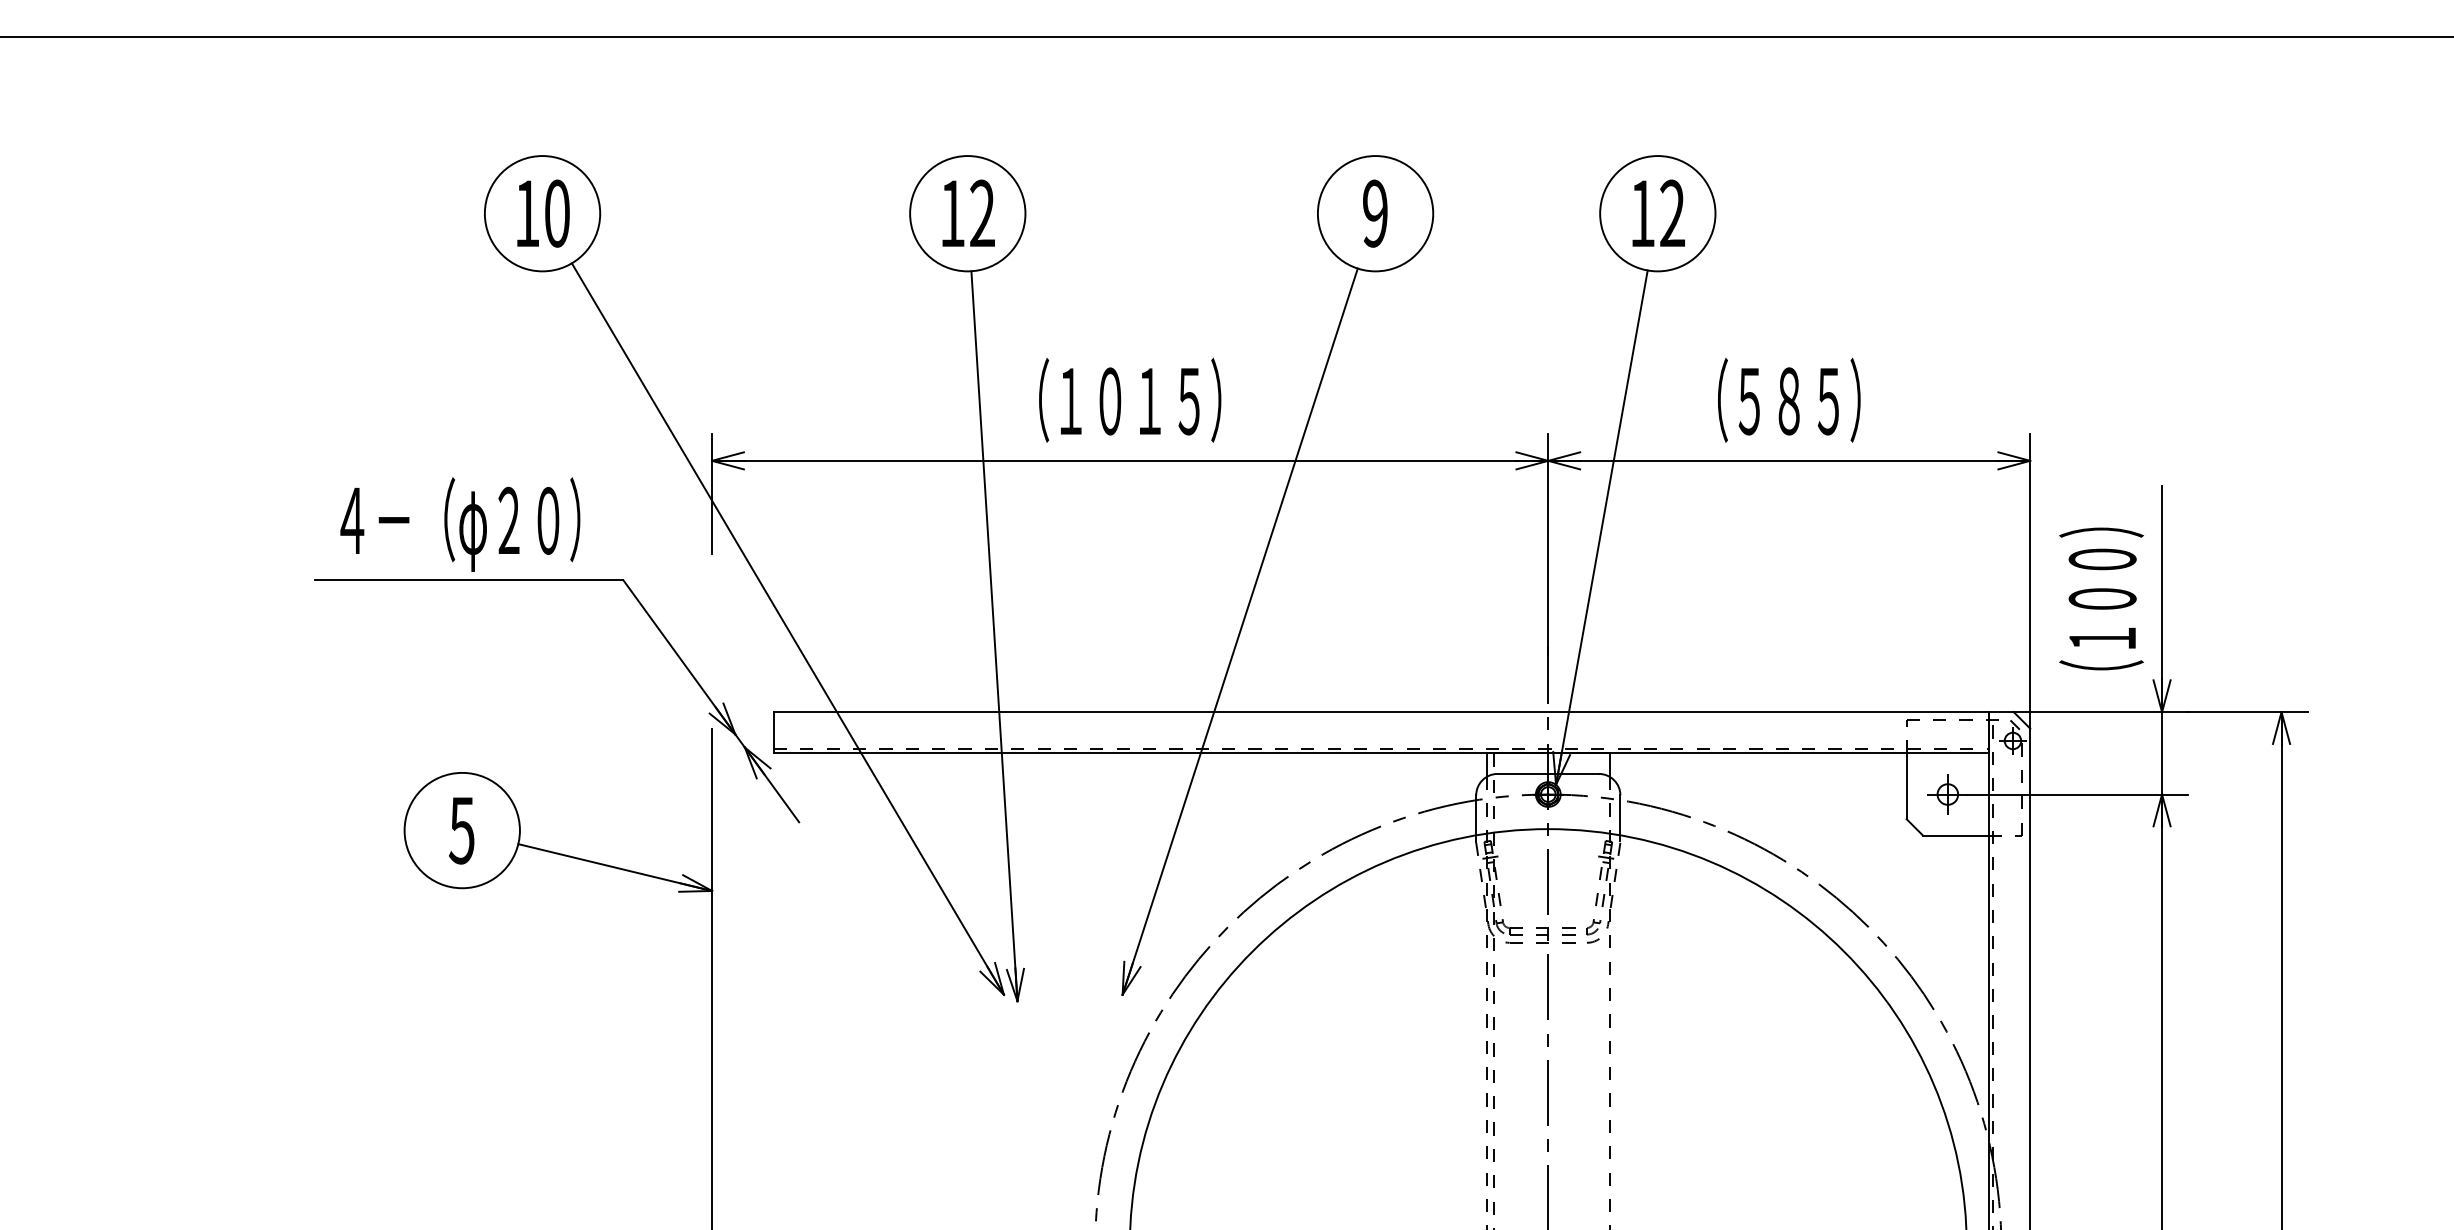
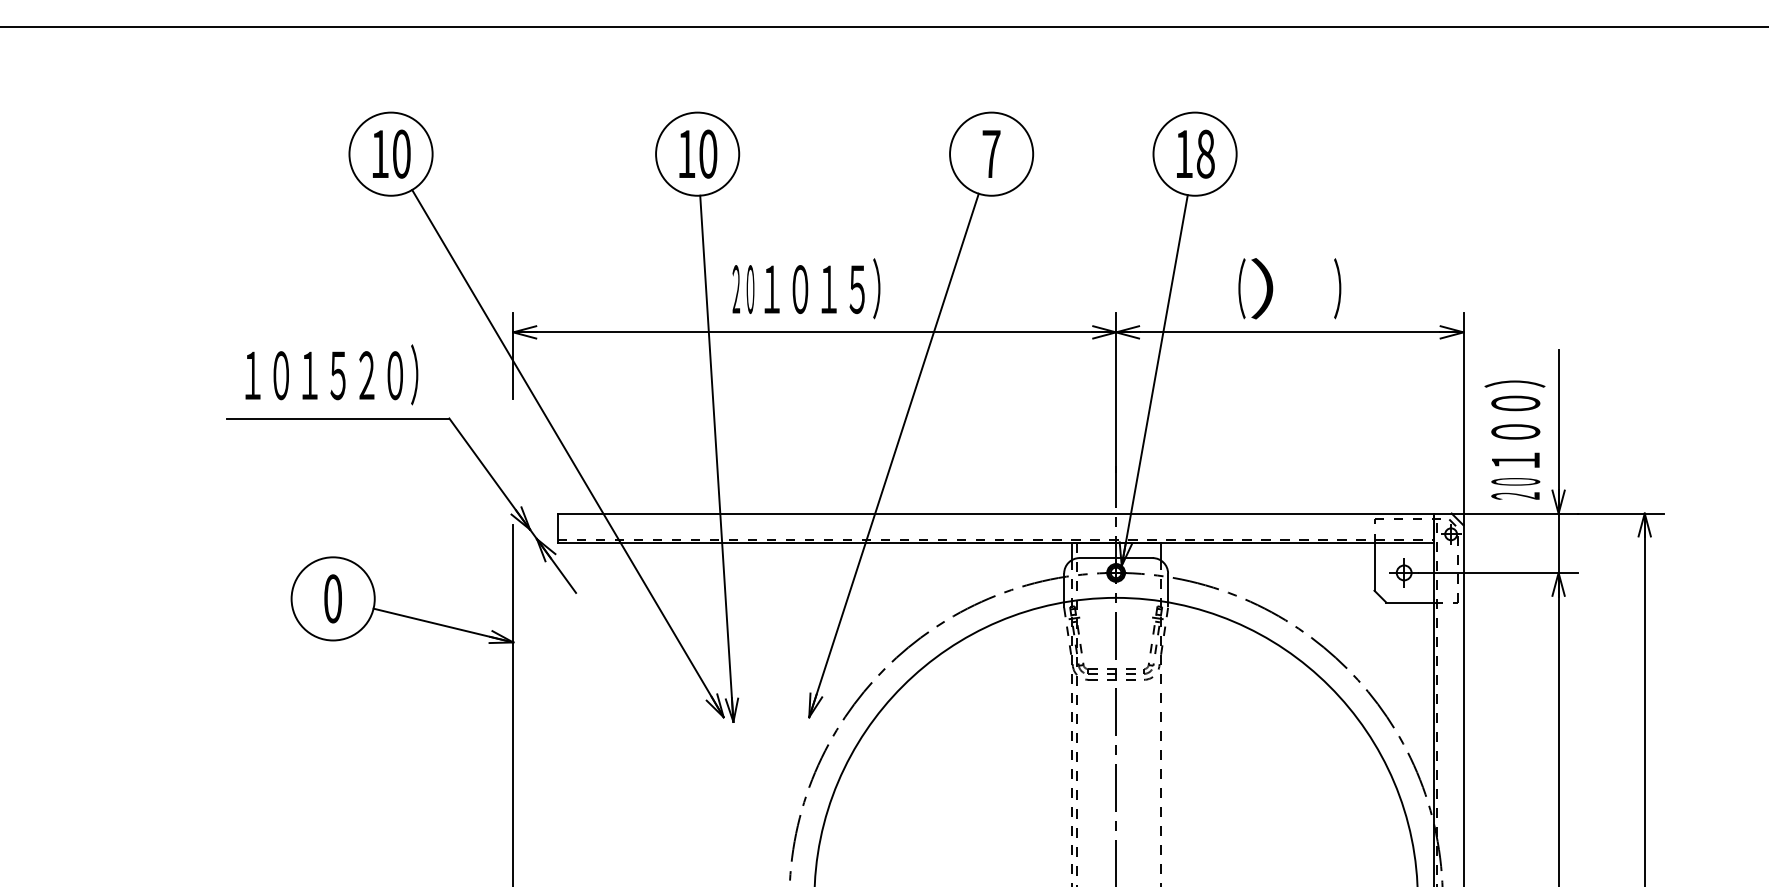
text: (982, 212) -> (708, 153), 12 -> 10
text: (1375, 212) -> (991, 153), 9 -> 7
text: (1672, 212) -> (1205, 153), 12 -> 18
text: (1032, 399) -> (744, 288), （ -> ２０
text: (1787, 399) -> (1288, 288), ５８５ -> ）
text: (412, 524) -> (297, 378), ４－（φ -> １０１５
text: (2100, 676) -> (1514, 487), （ -> ２０
text: (461, 830) -> (332, 598), 5 -> 0

